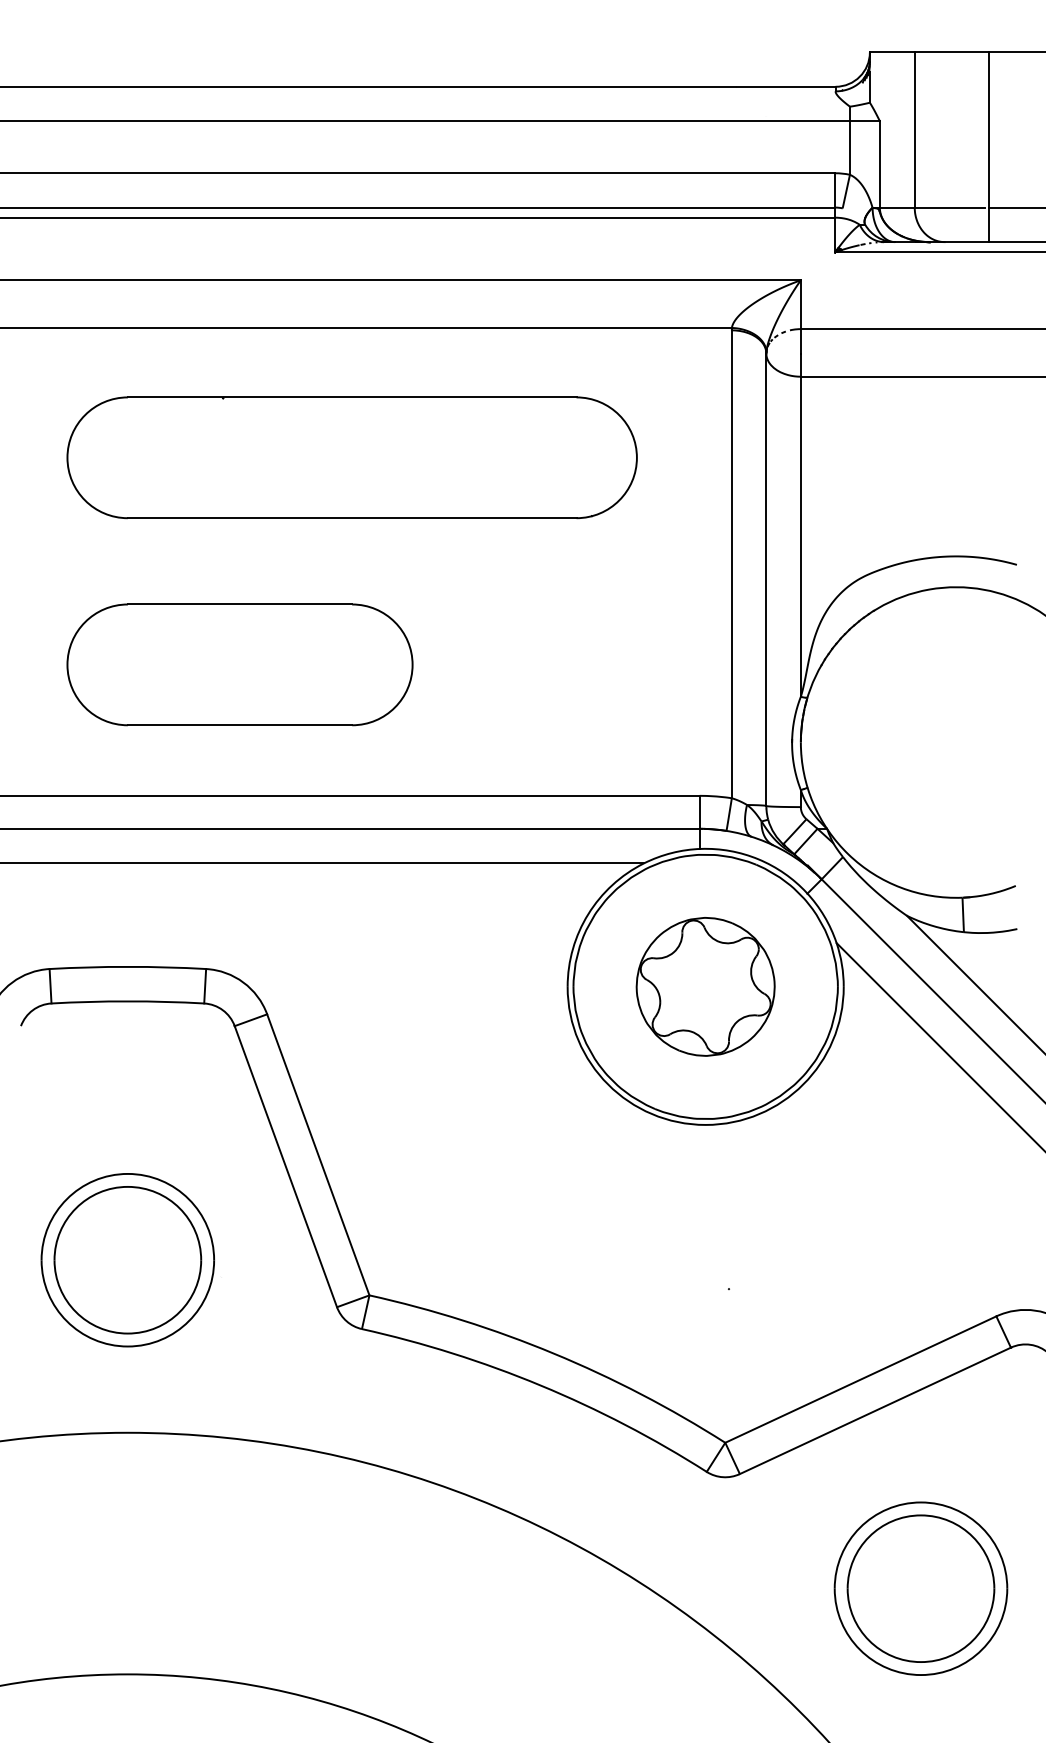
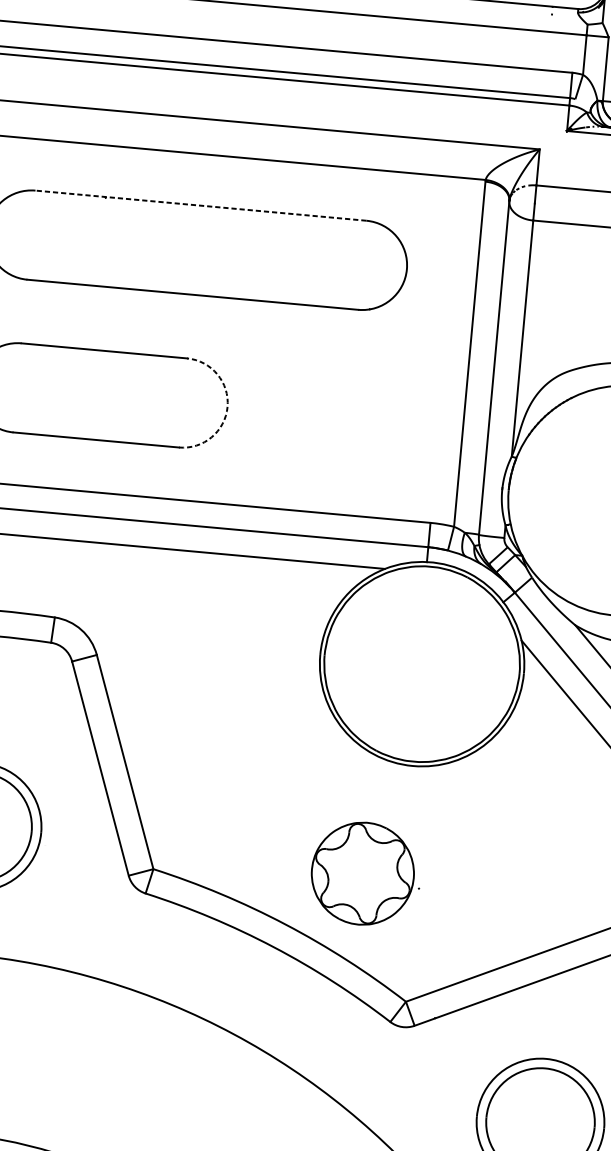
line: (351, 397) -> (200, 205), solid -> dashed
arc: (412, 664) -> (227, 406), solid -> dashed
part: (705, 986) -> (362, 873), moved

